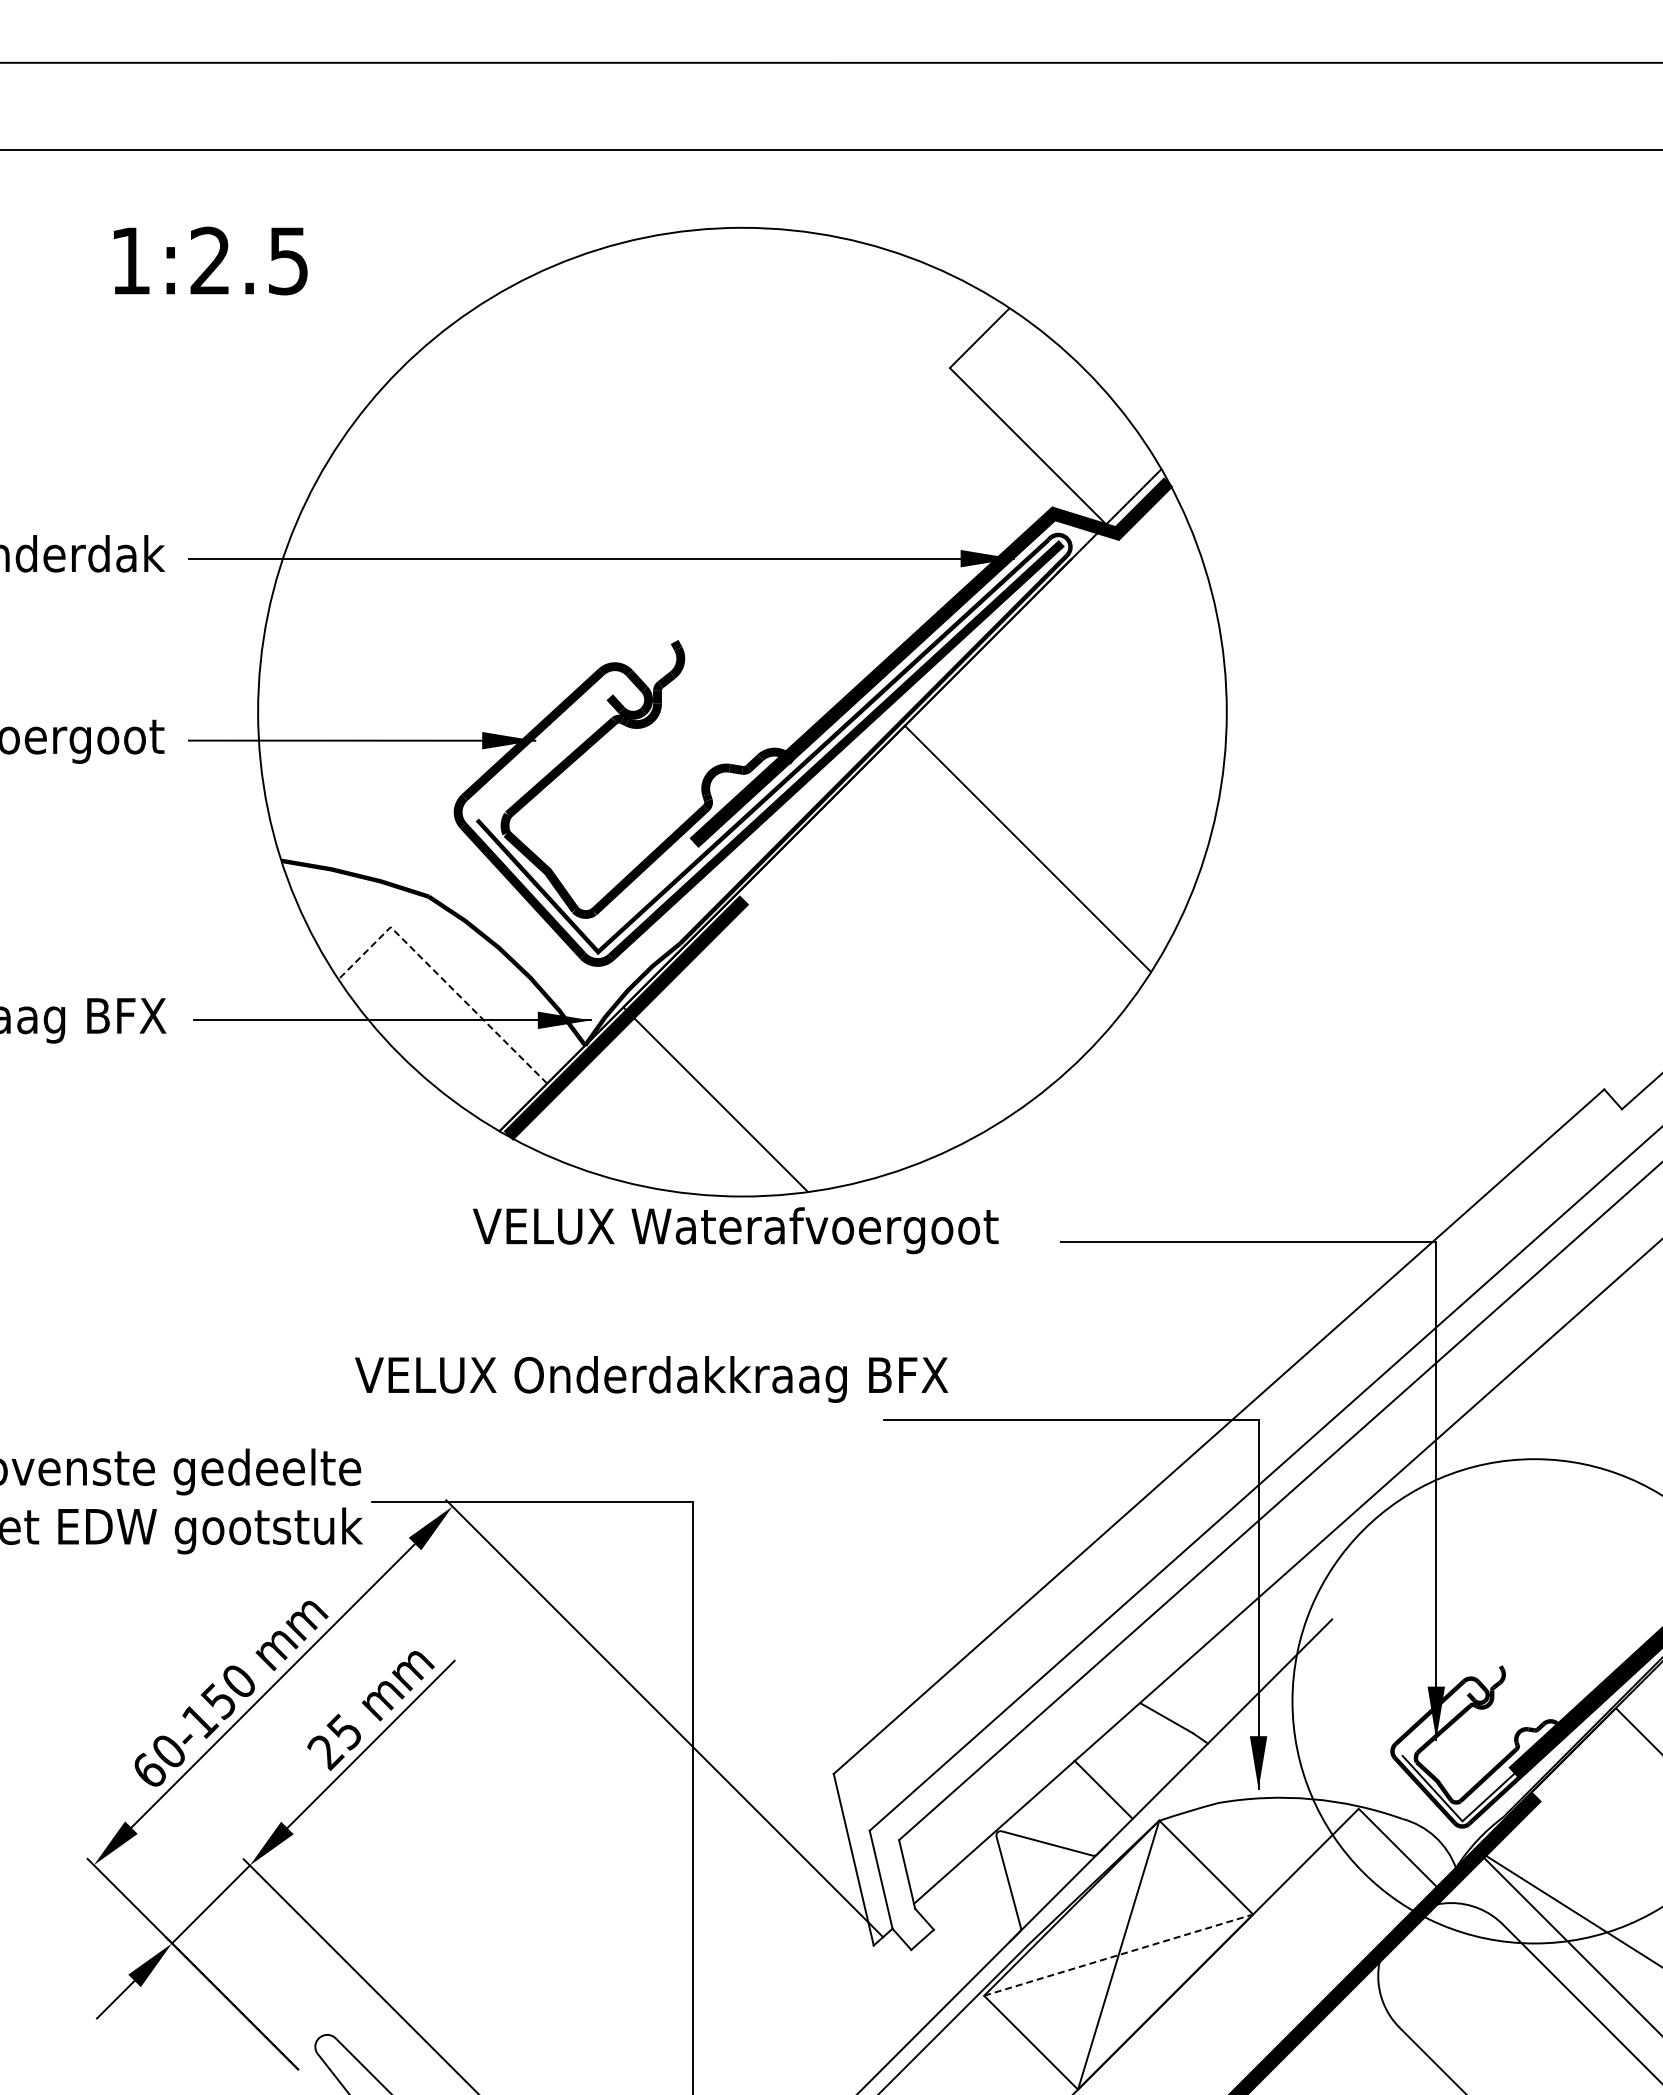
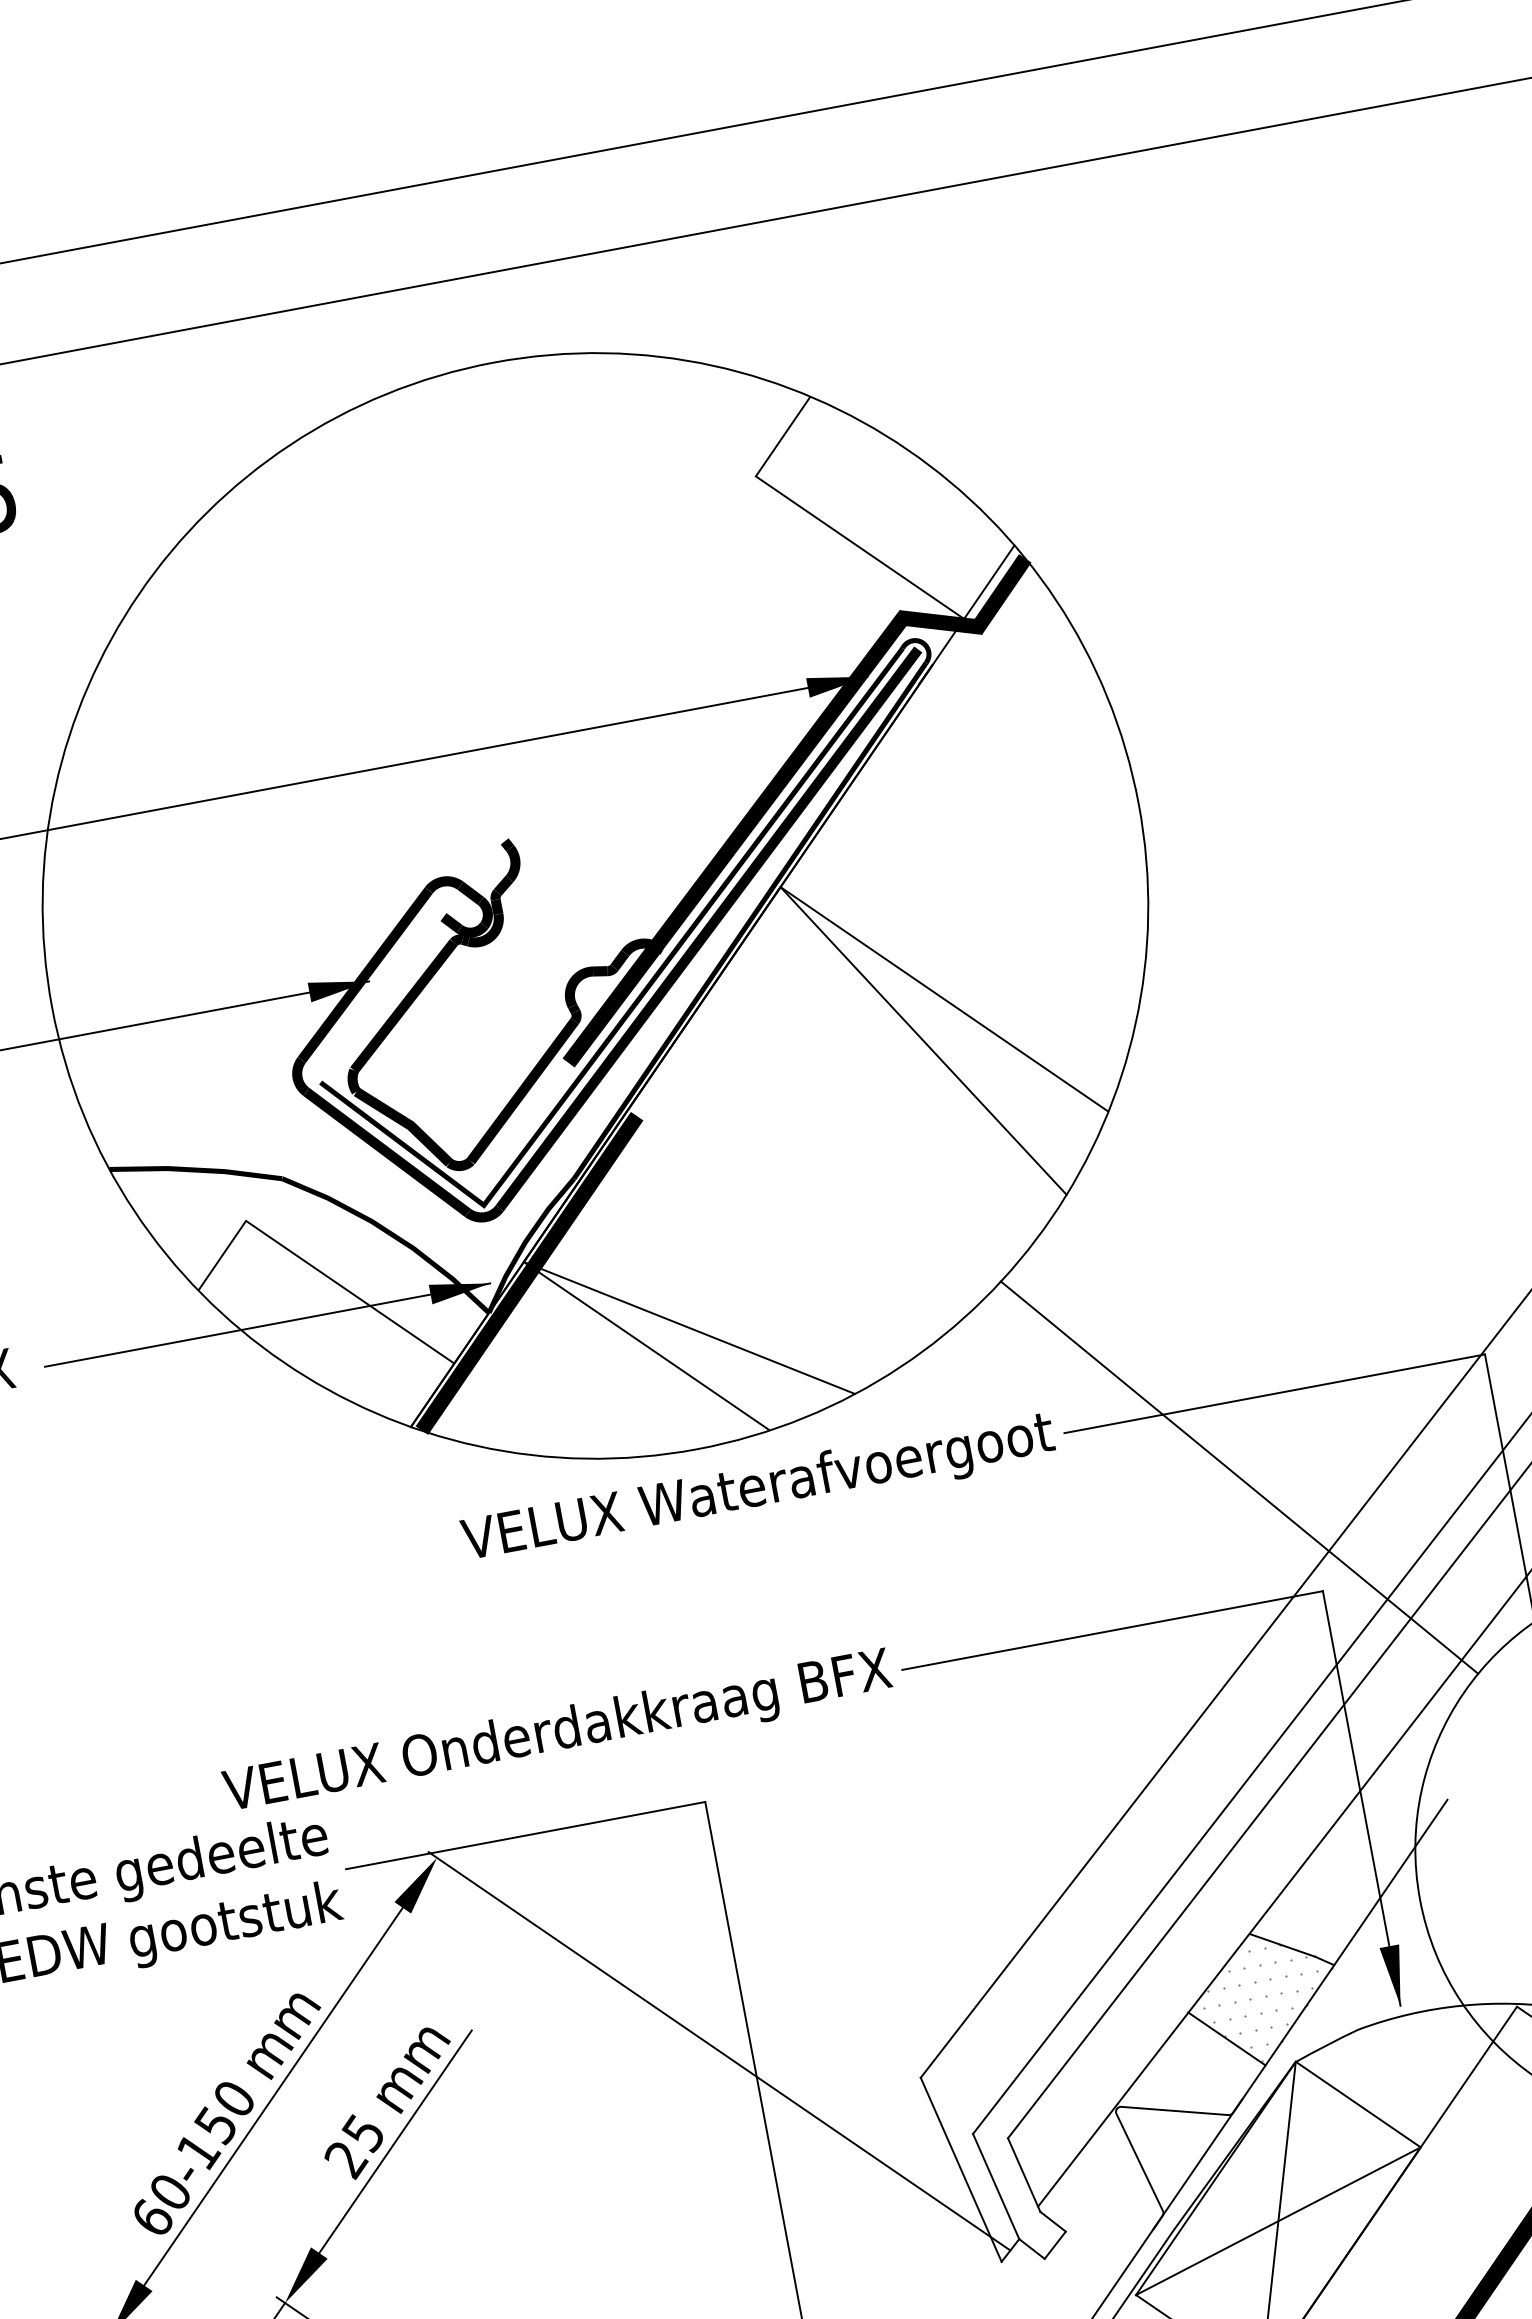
line: (1002, 880) -> (922, 1040), added
line: (442, 978) -> (314, 1267), dashed -> solid
line: (755, 1090) -> (689, 1327), added
text: (735, 1230) -> (758, 1490), moved
line: (1205, 1308) -> (1240, 1477), added
text: (651, 1379) -> (557, 1734), moved
hatch: (1147, 1765) -> (1270, 2002), added
line: (1118, 1955) -> (1278, 2221), dashed -> solid

